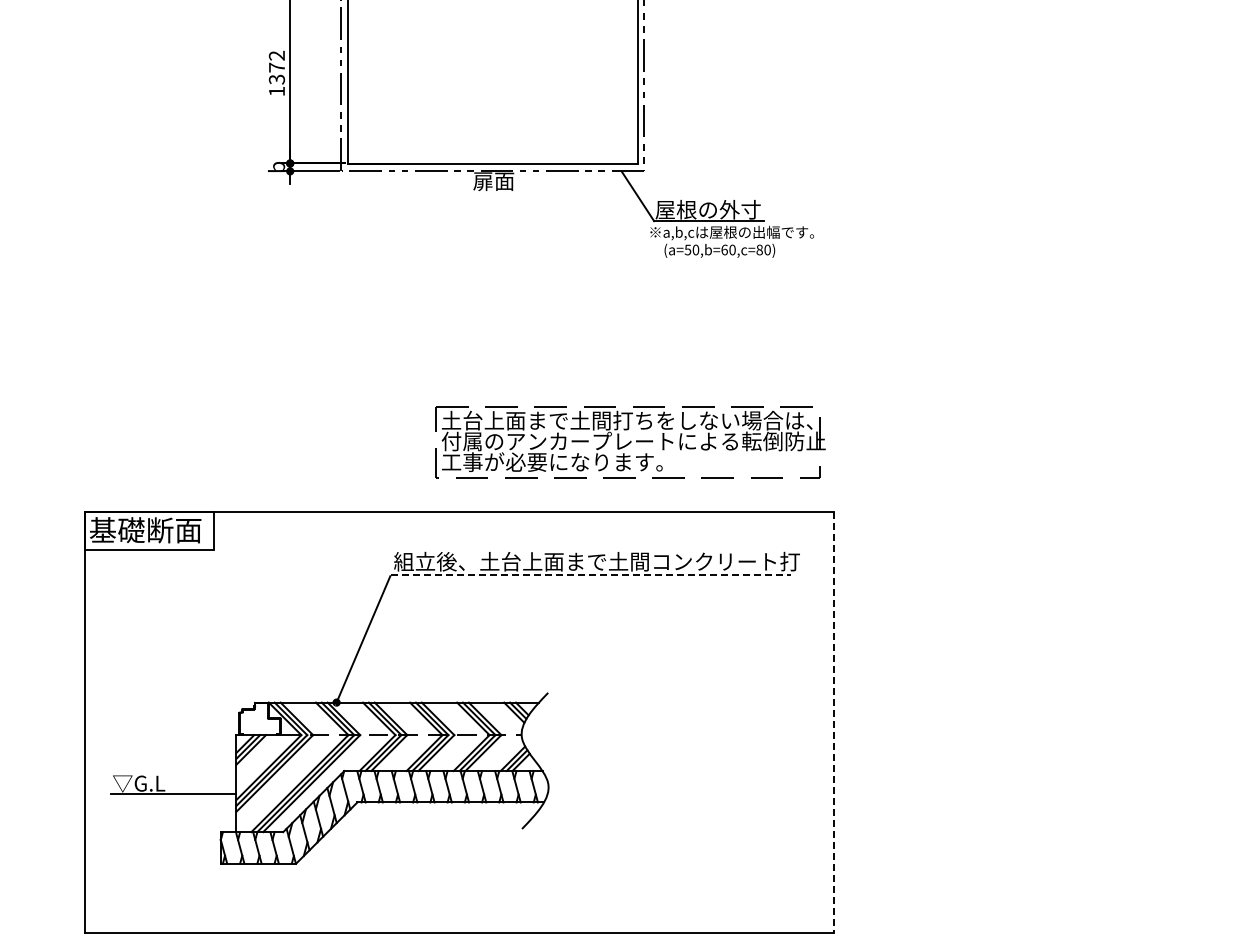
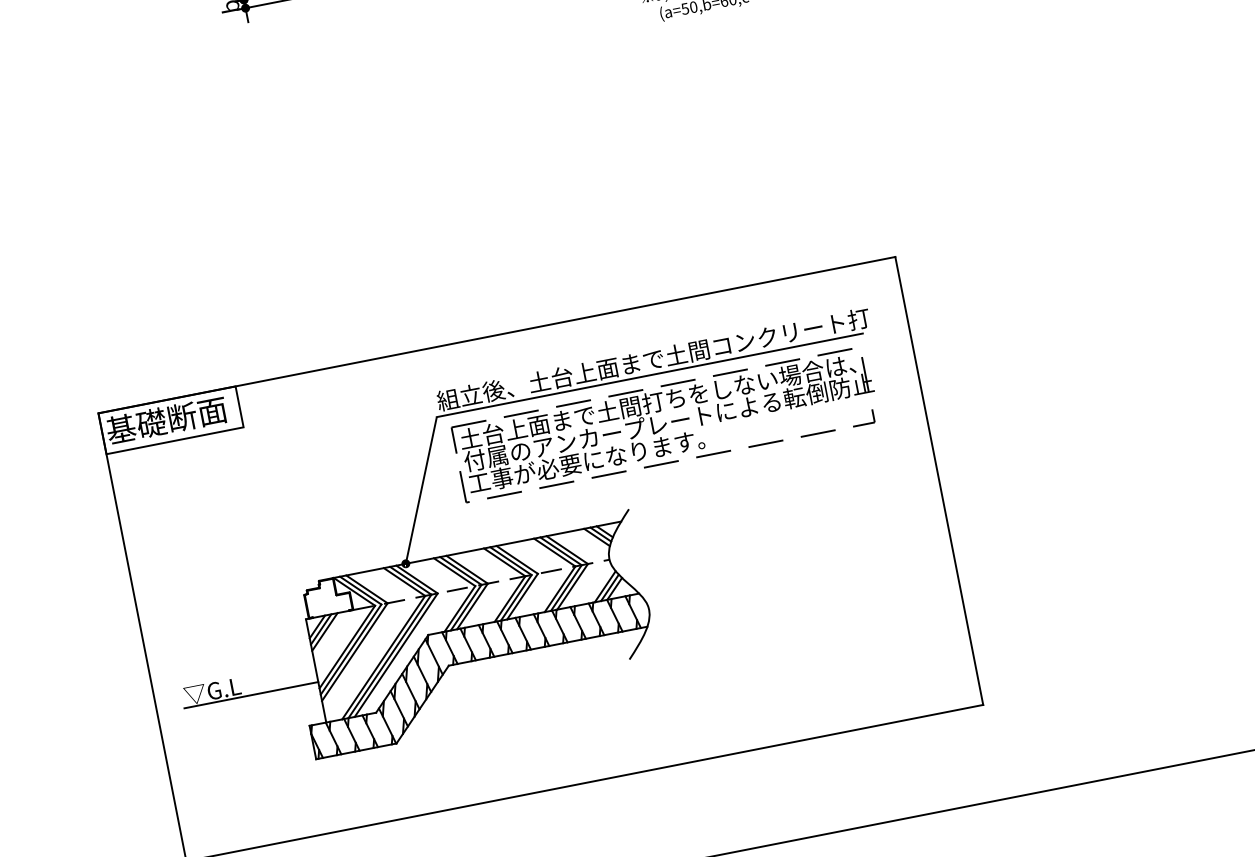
part: (630, 442) -> (665, 424), moved
line: (591, 575) -> (650, 375), dashed -> solid
line: (834, 722) -> (939, 481), dashed -> solid

